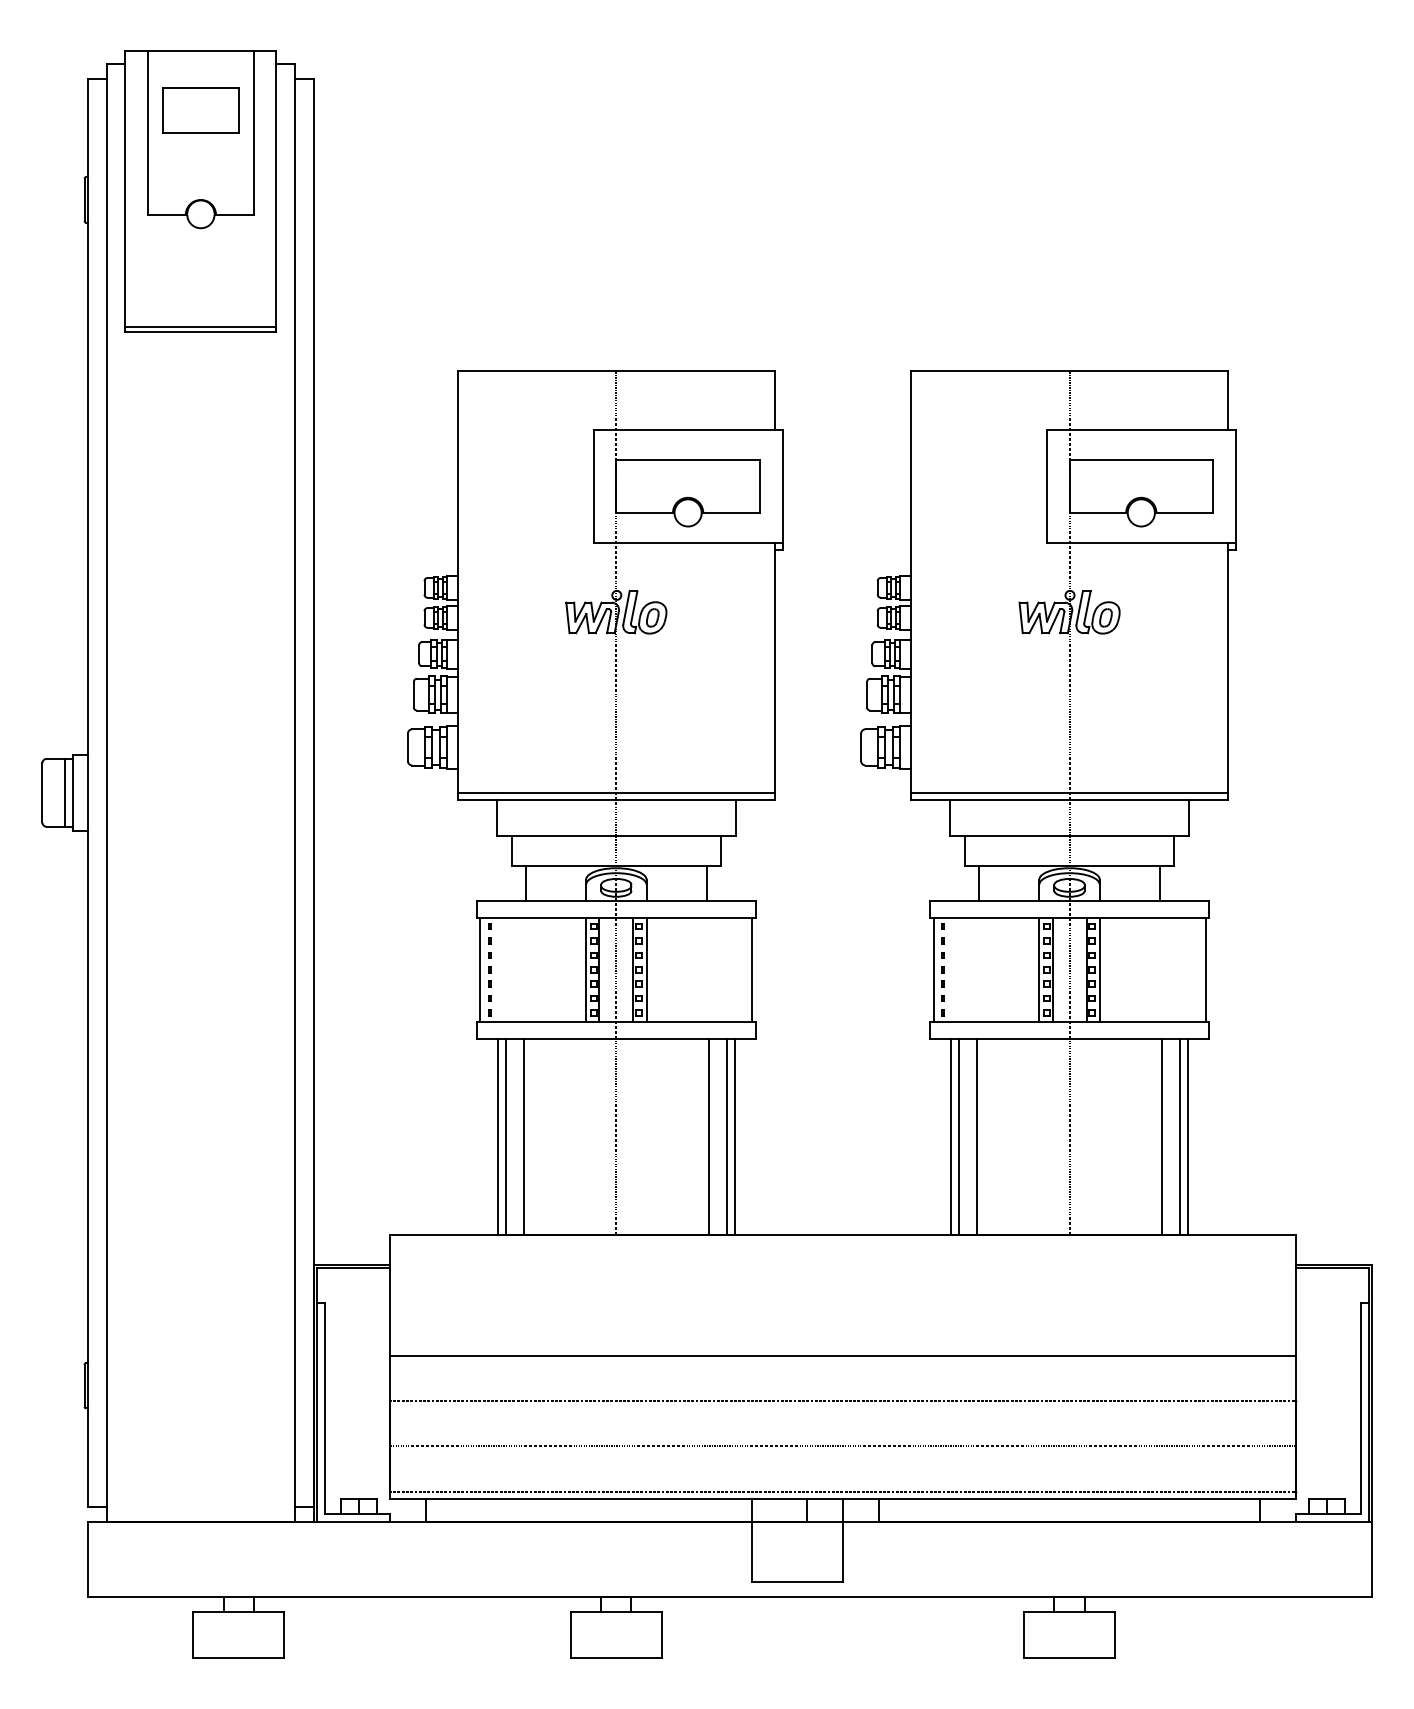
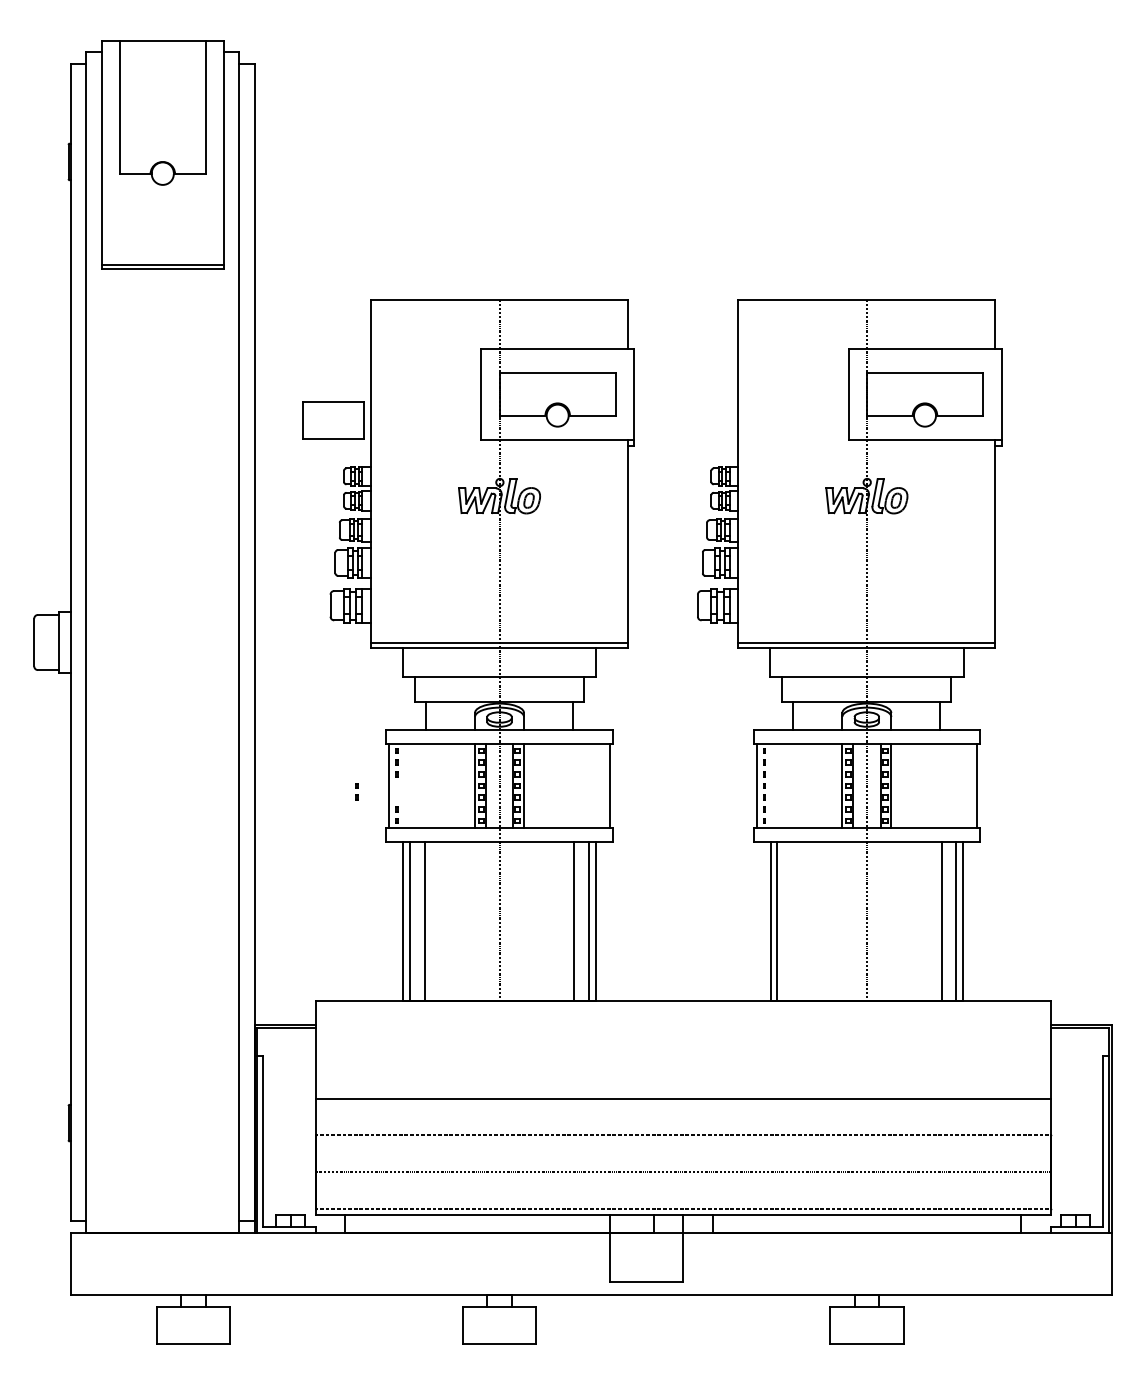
part: (200, 110) -> (333, 420), moved
line: (64, 792) -> (52, 642), removed
line: (489, 973) -> (356, 788), moved
line: (977, 1136) -> (792, 921), removed

